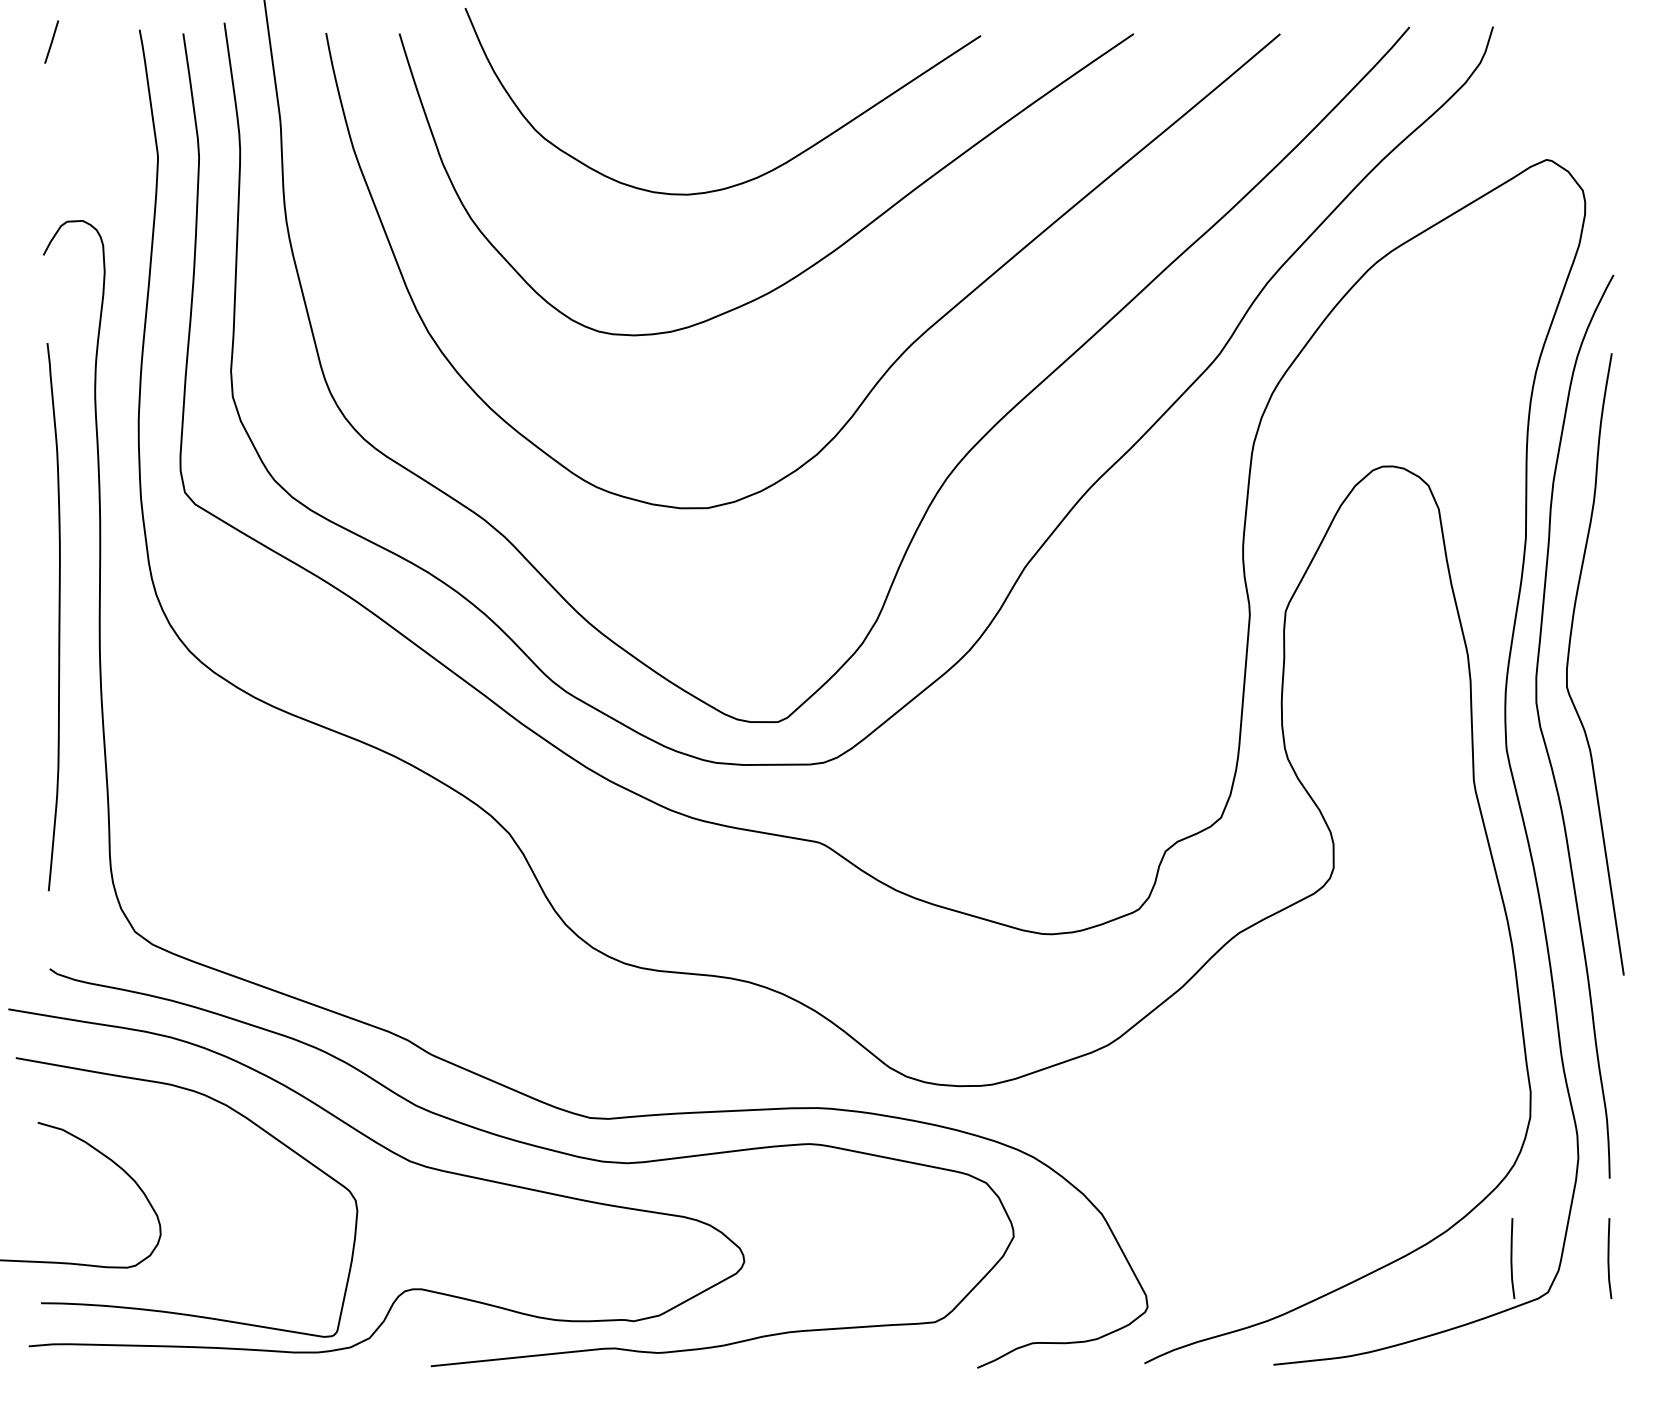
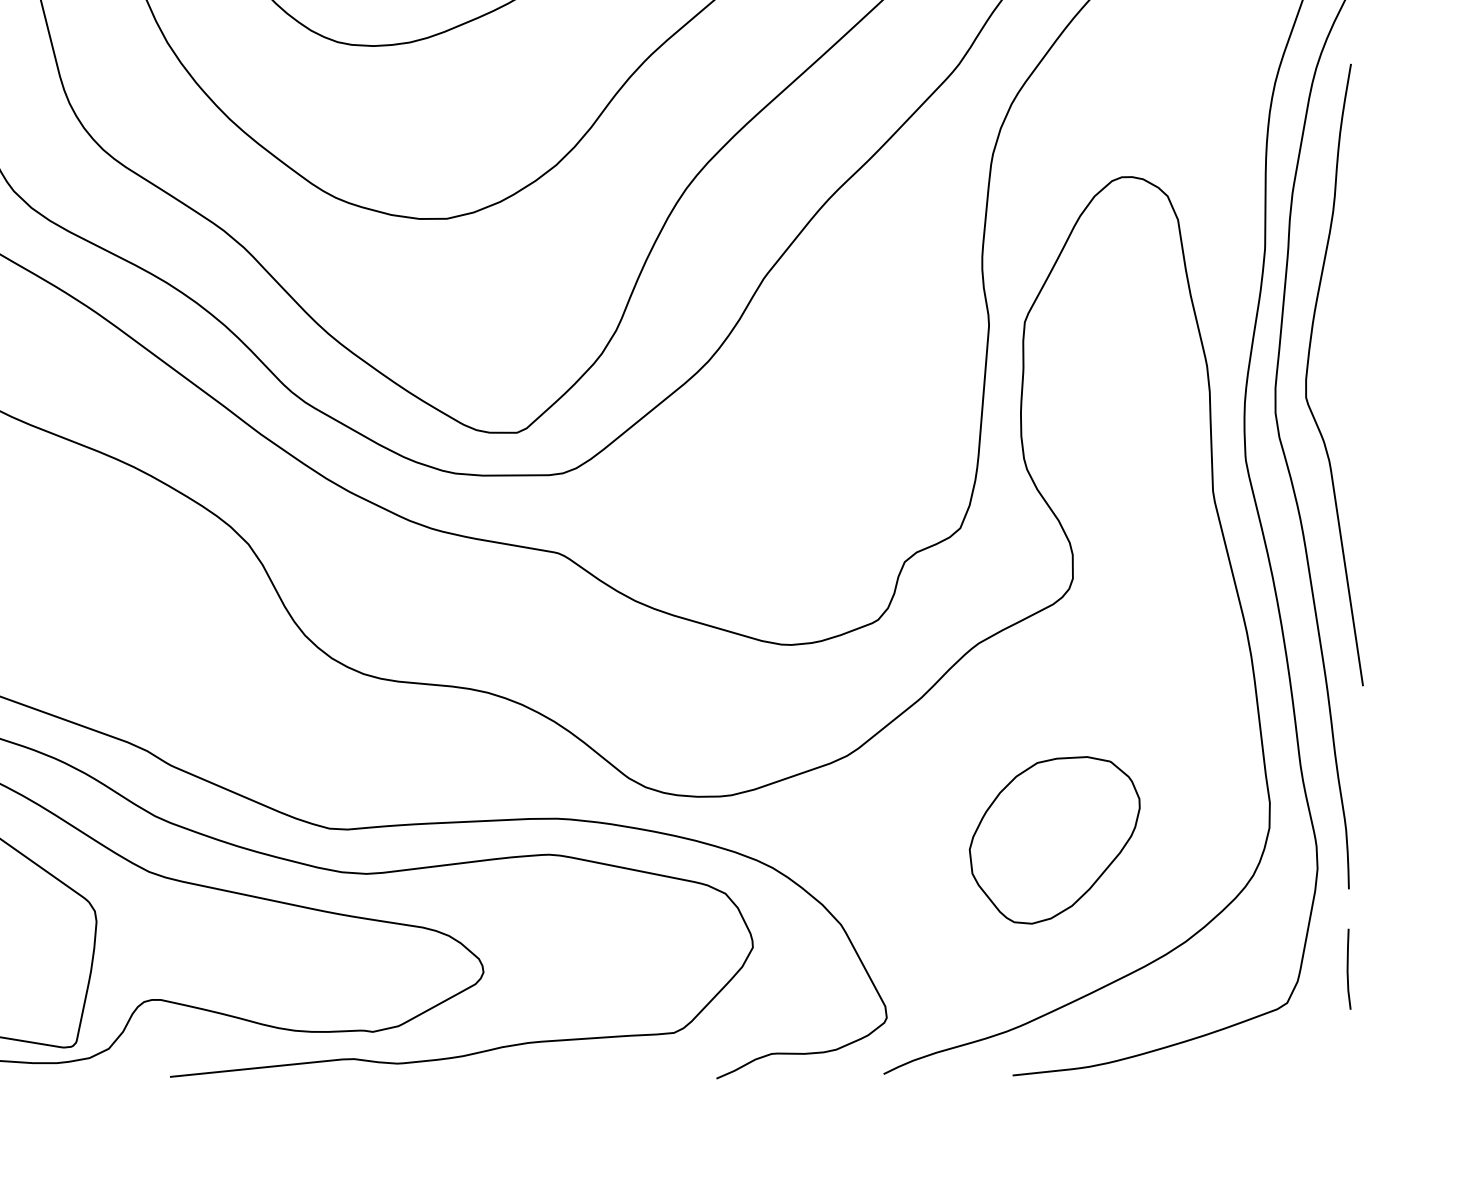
part: (1315, 1129) -> (1054, 840), added
line: (1512, 1258) -> (1251, 969), removed

